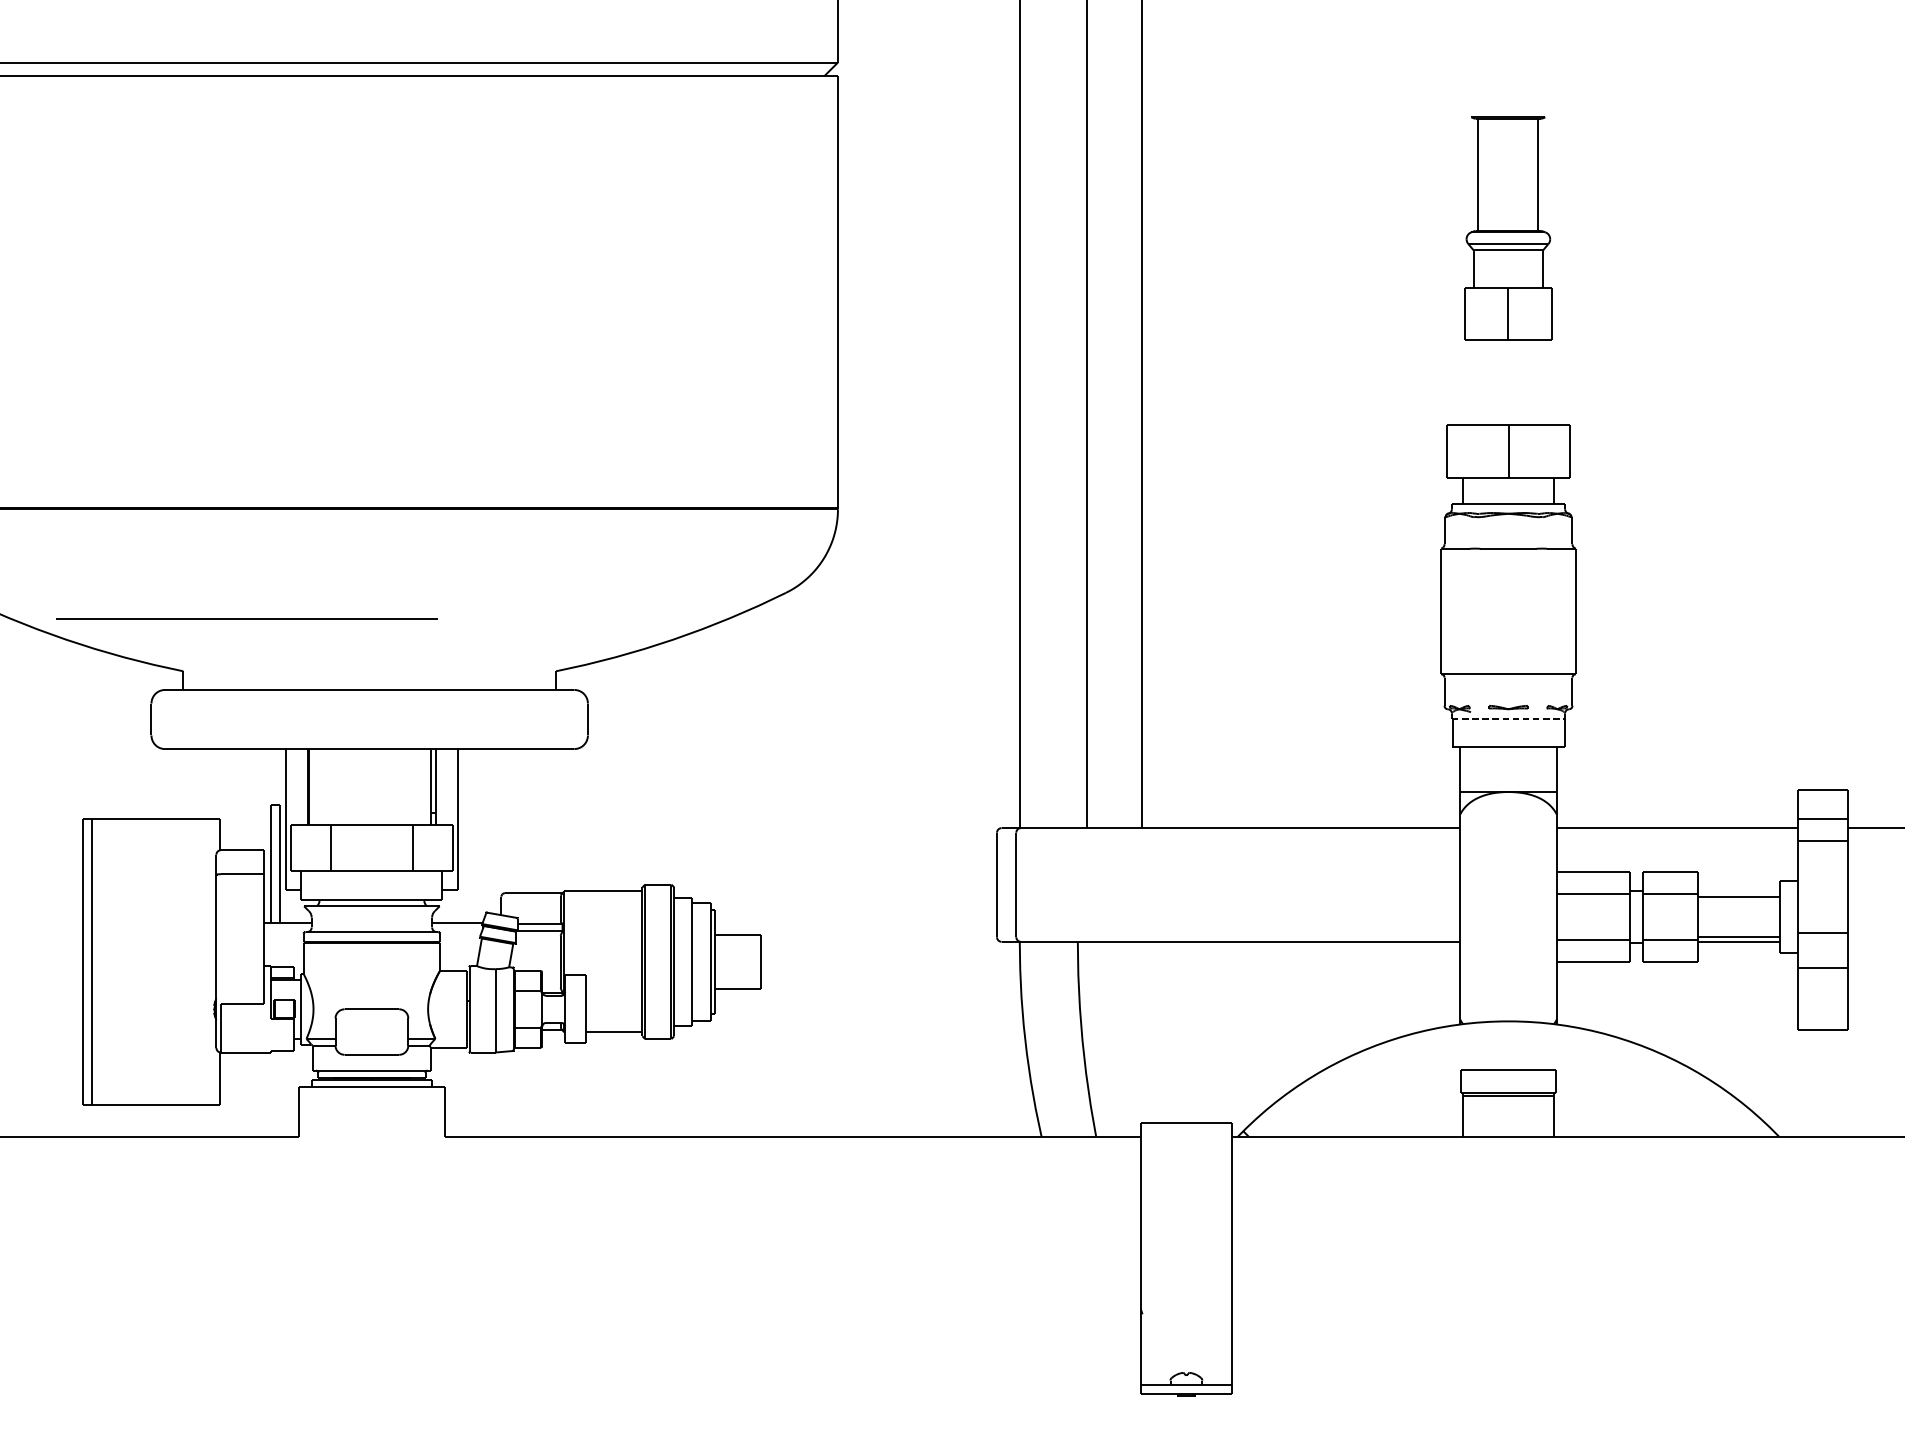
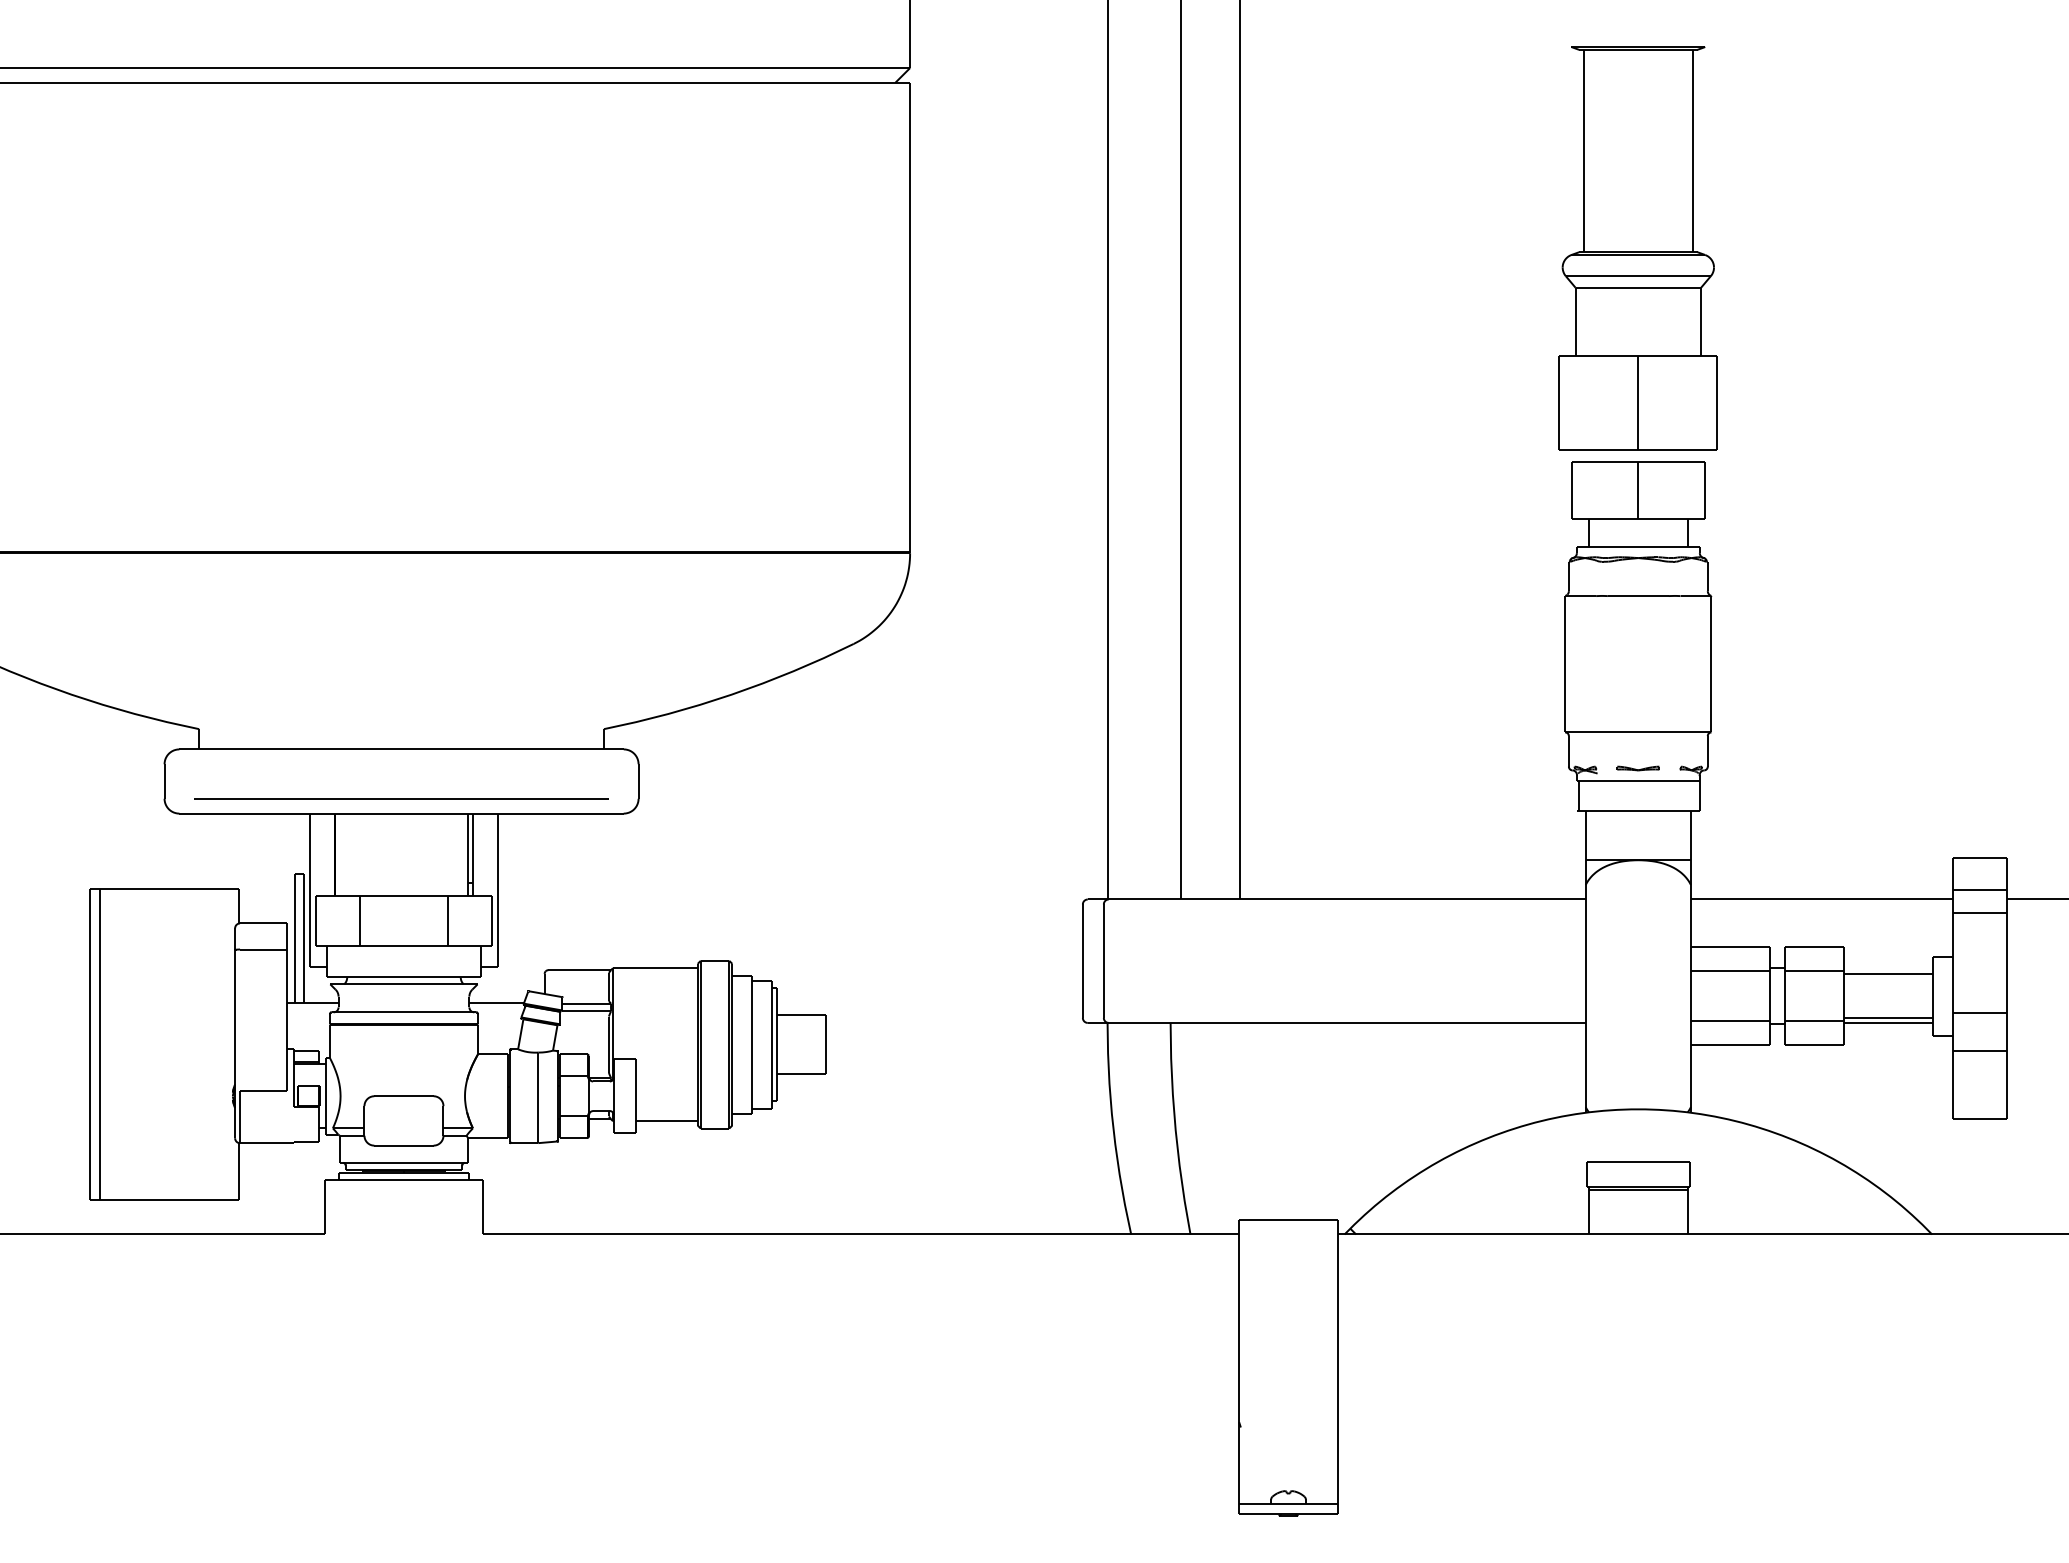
part: (1507, 228) -> (1637, 248), size x1.67
line: (247, 618) -> (401, 798), moved
line: (1508, 719) -> (1638, 781), dashed -> solid

